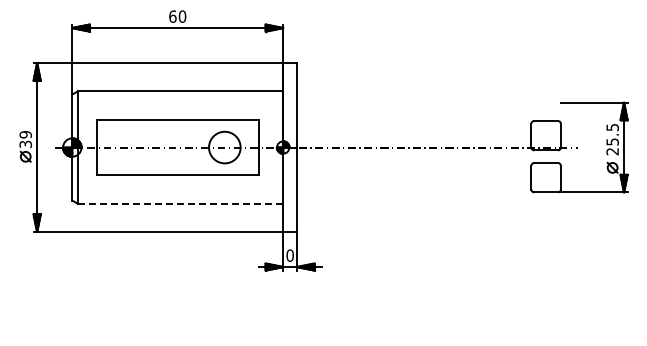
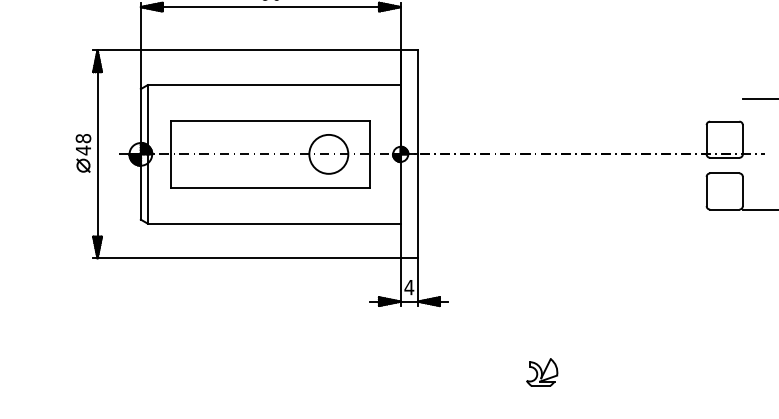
text: (25, 139) -> (83, 144), 39 -> 48
line: (180, 203) -> (274, 223), dashed -> solid
text: (290, 255) -> (409, 287), 0 -> 4
part: (398, 324) -> (542, 372), added

